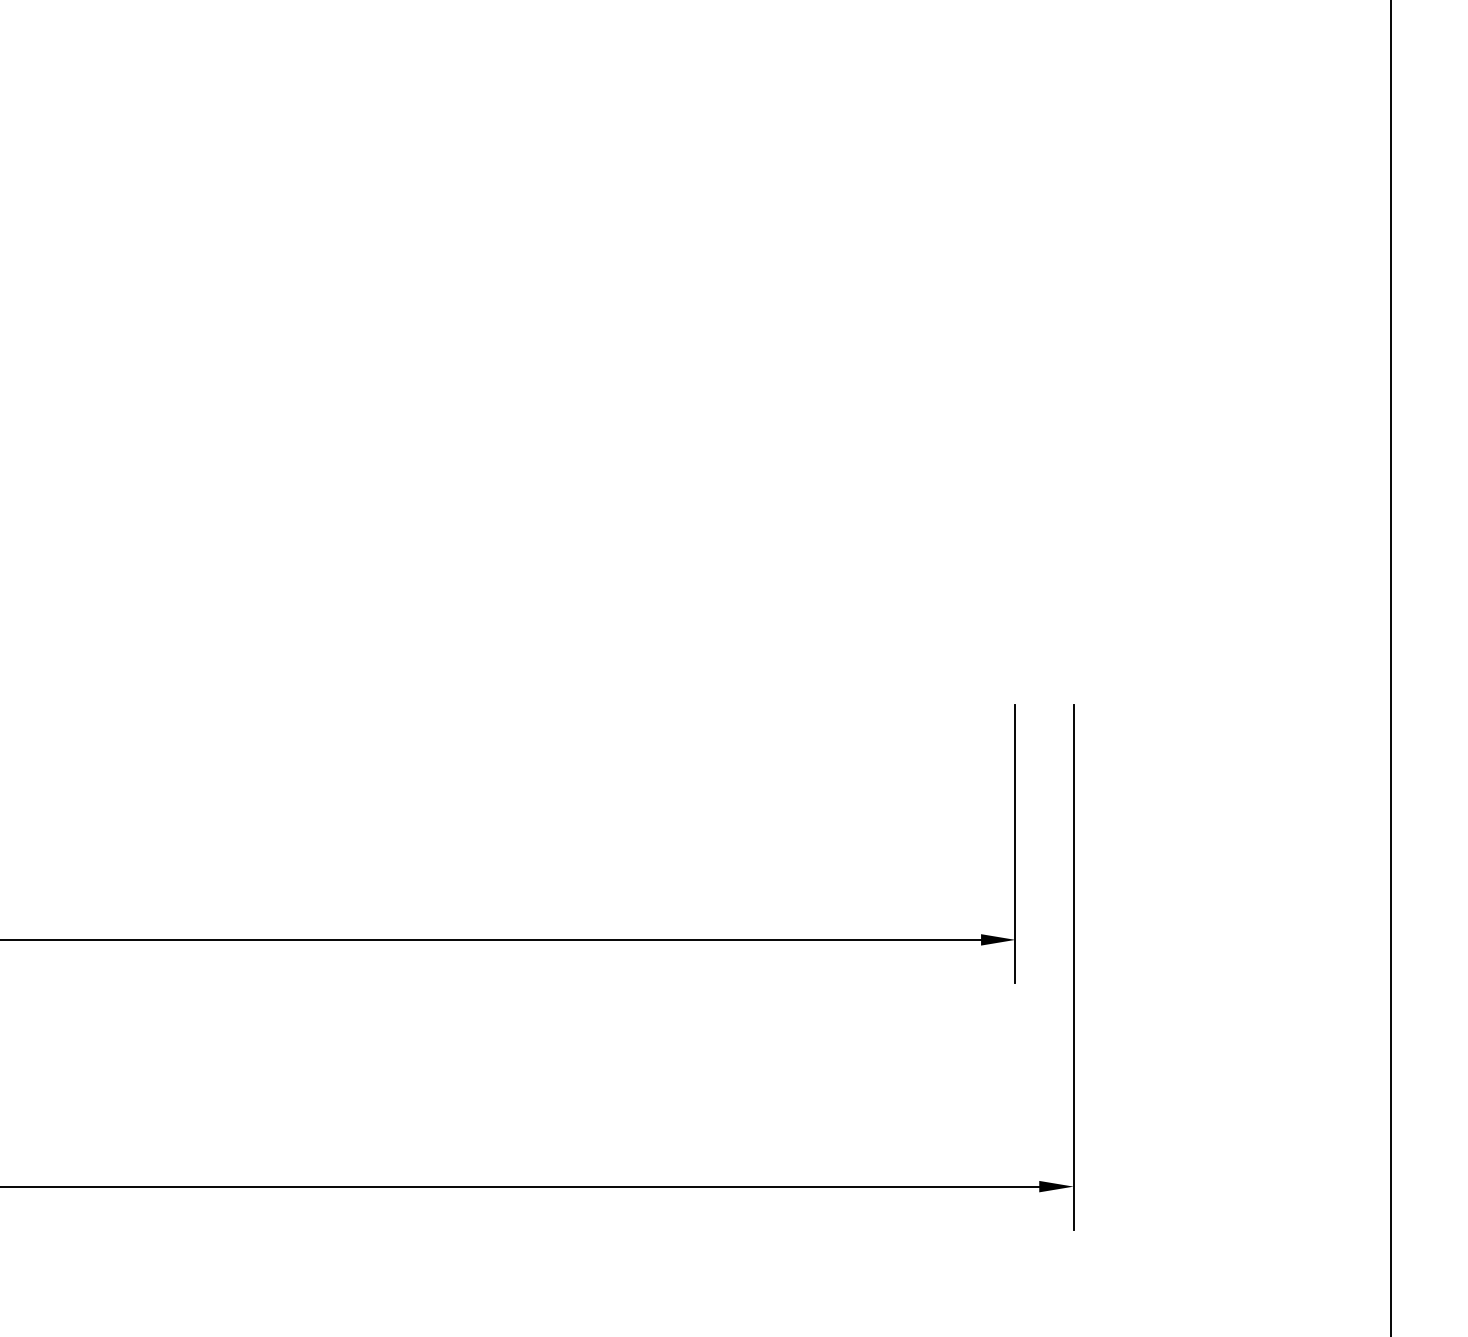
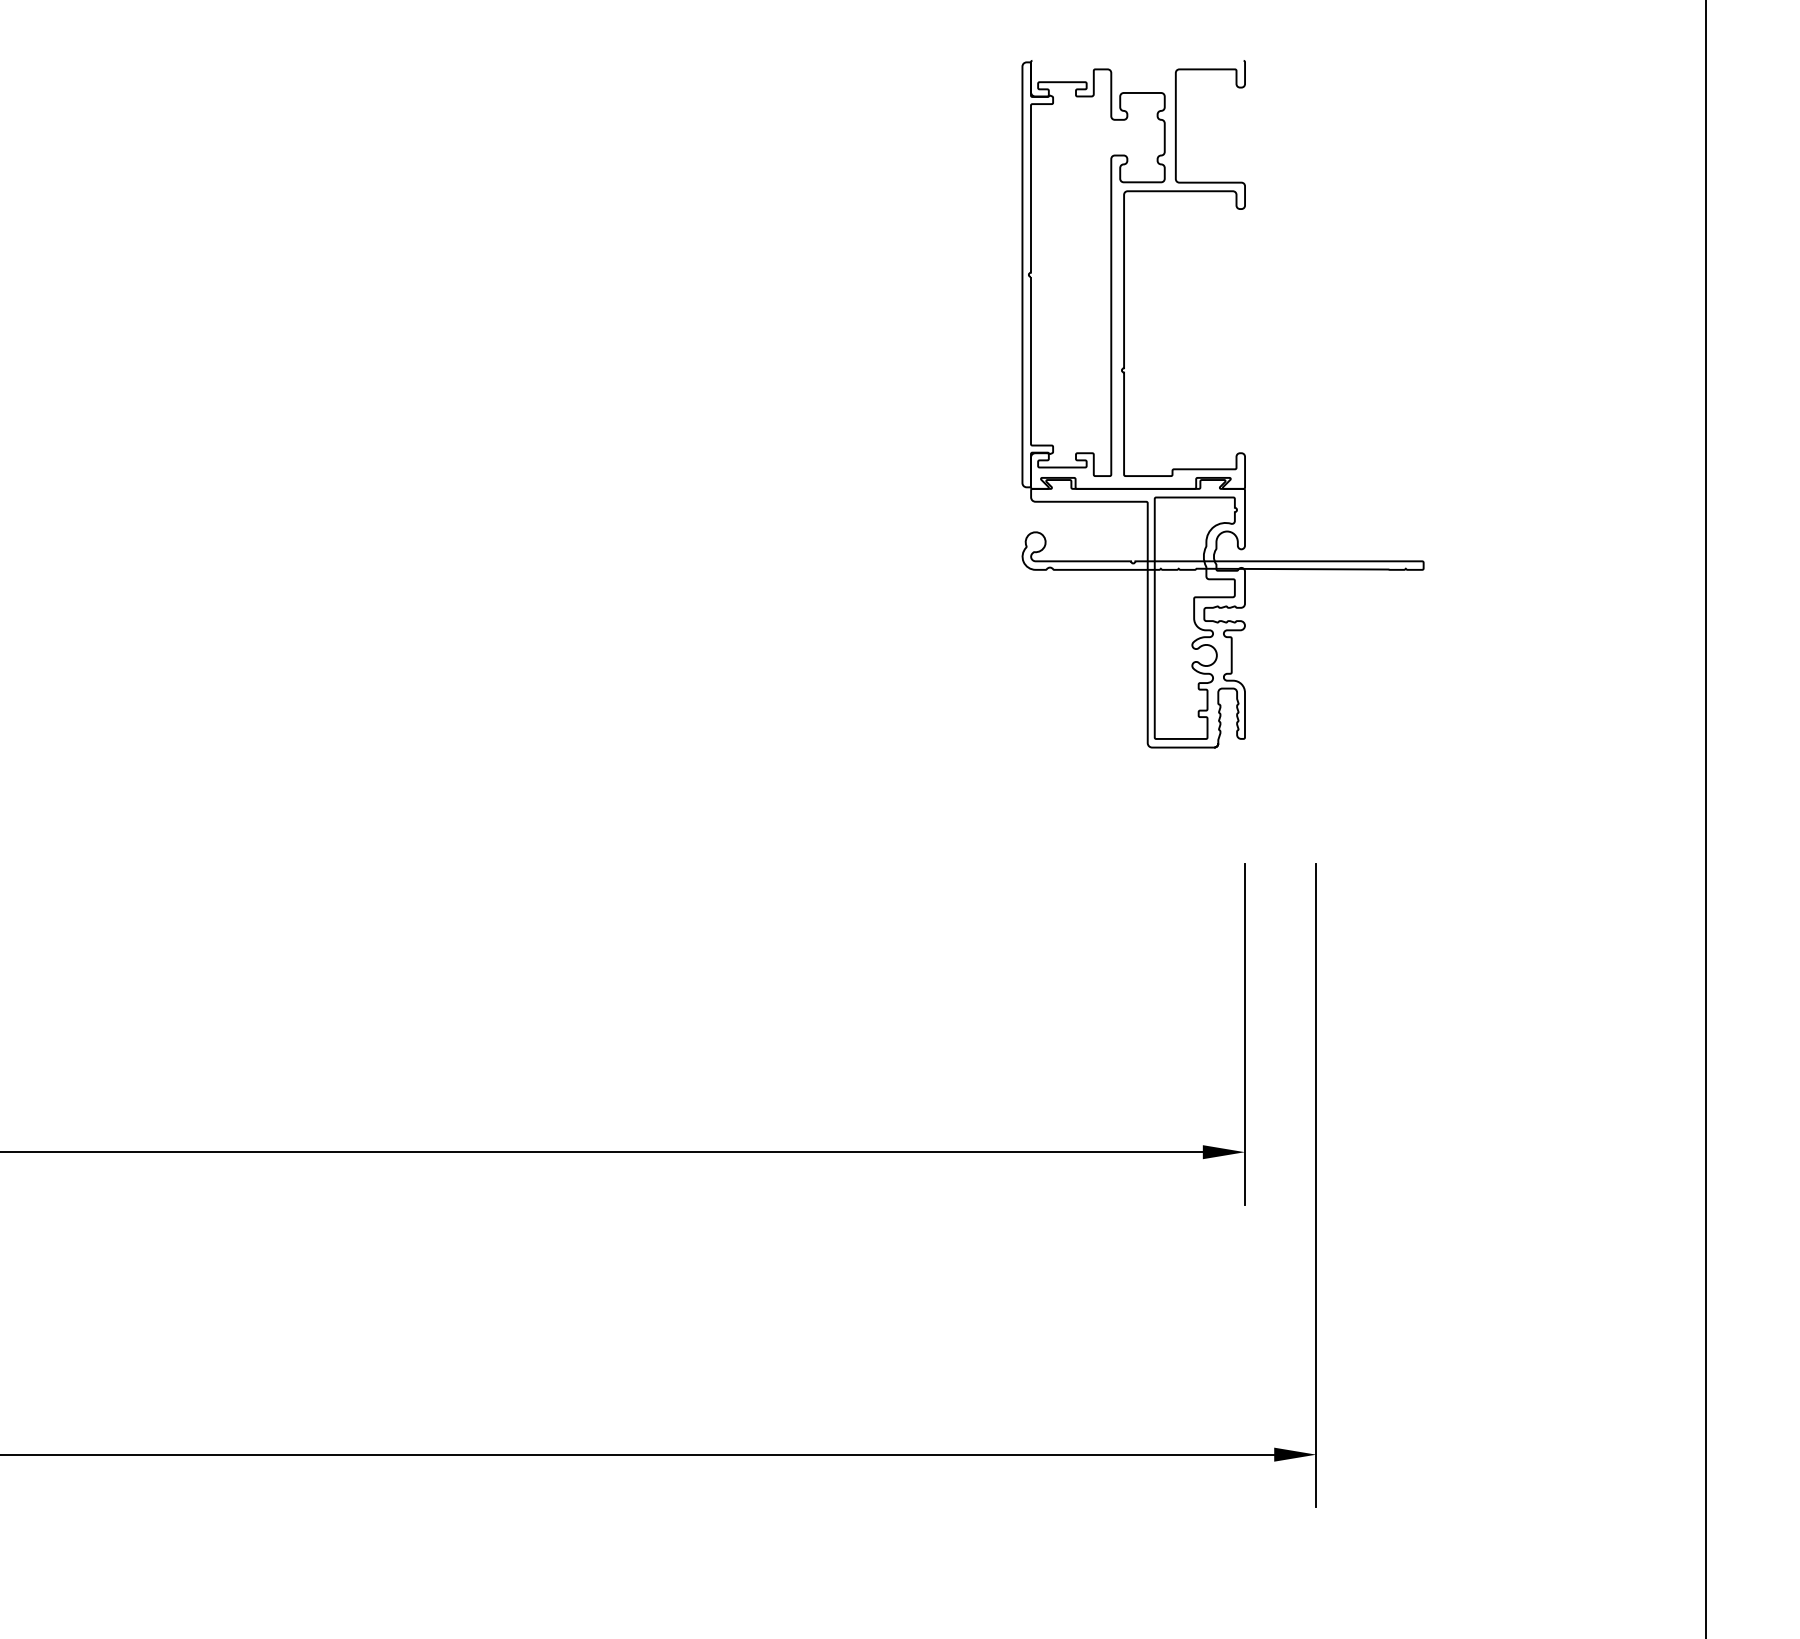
part: (1010, 368) -> (1238, 451), added

